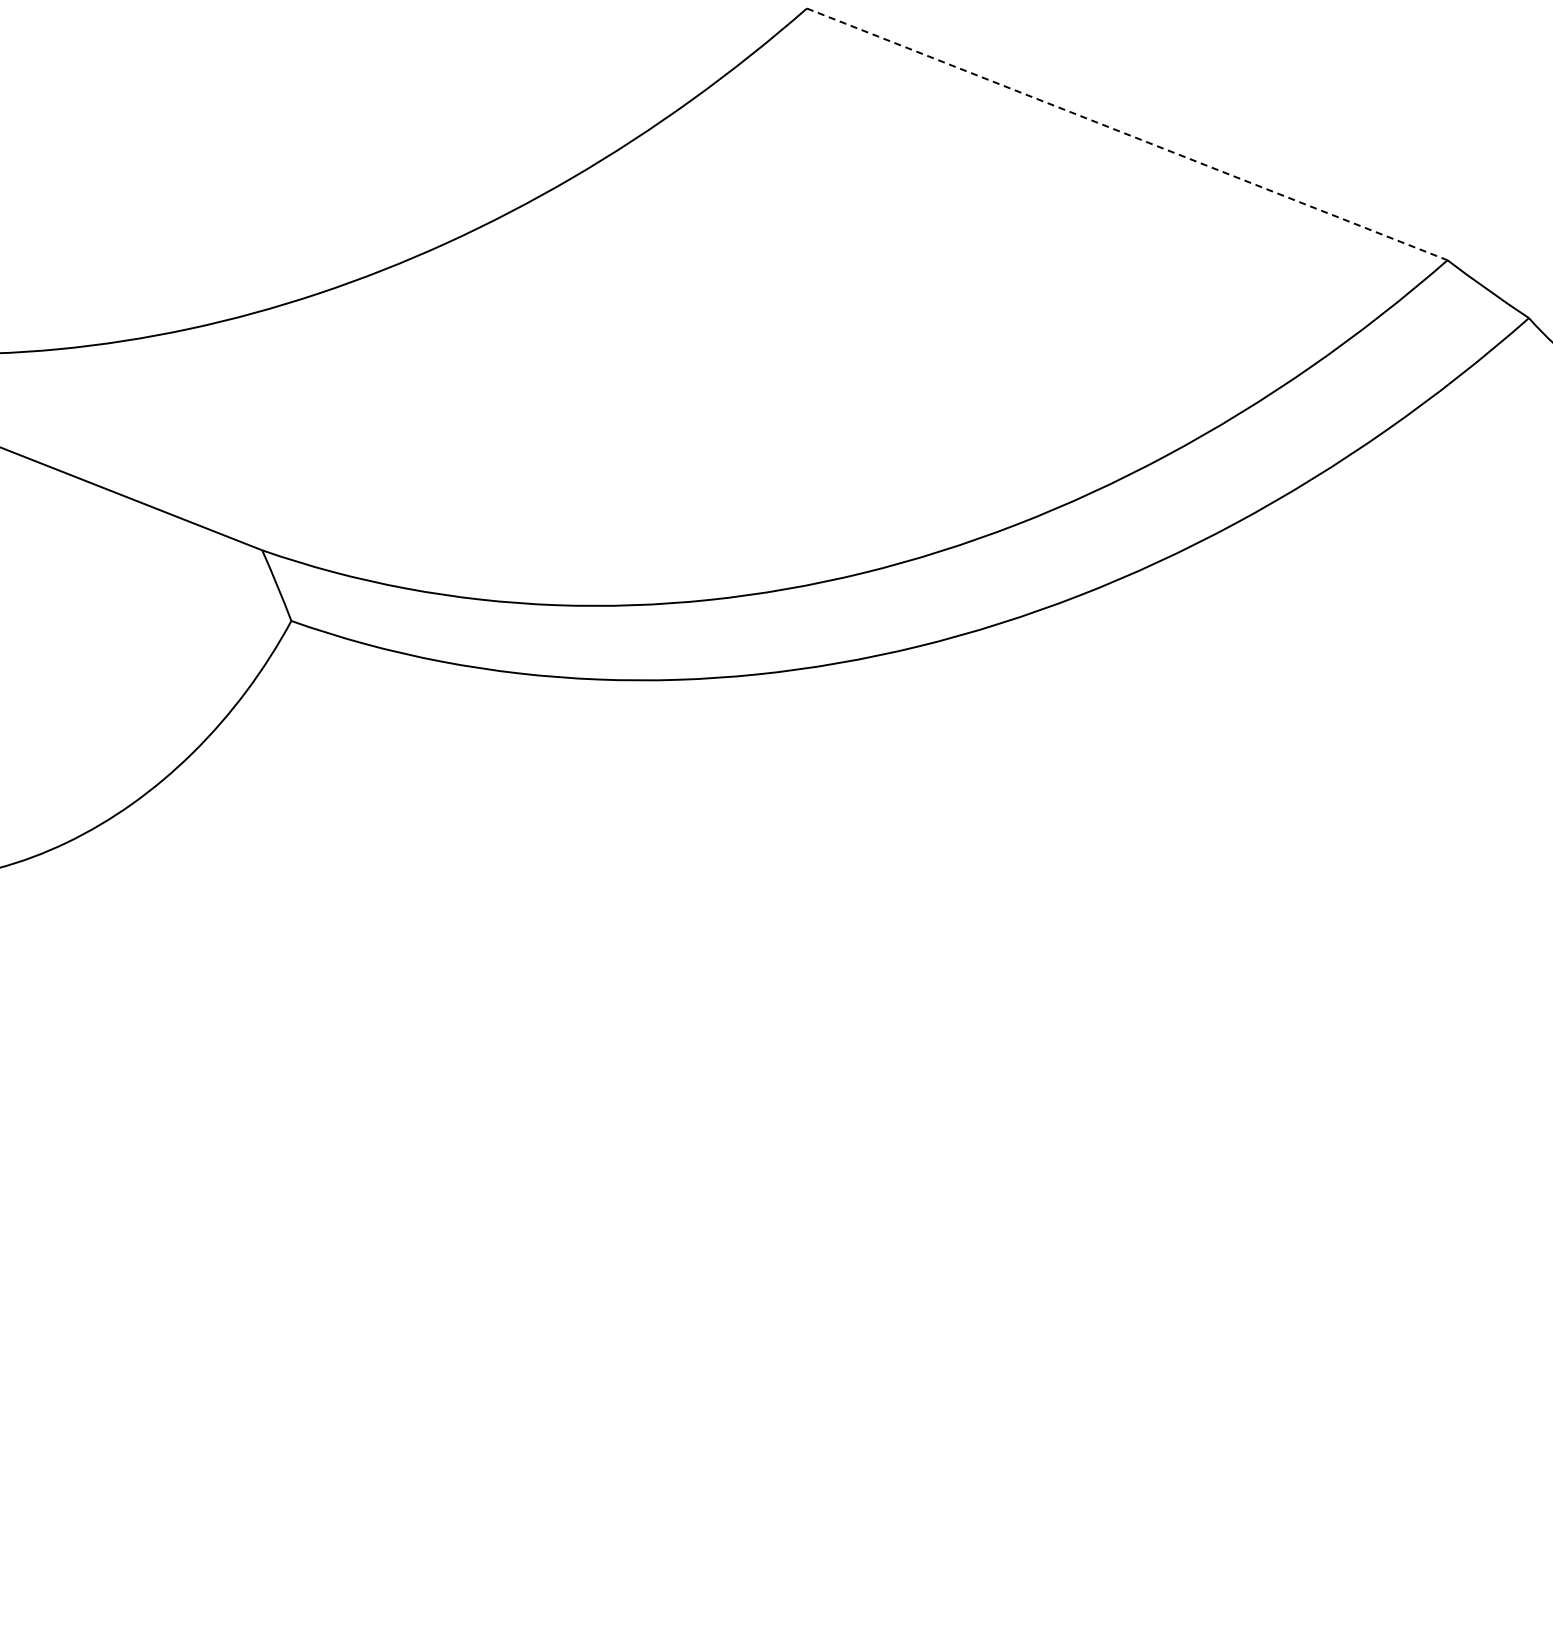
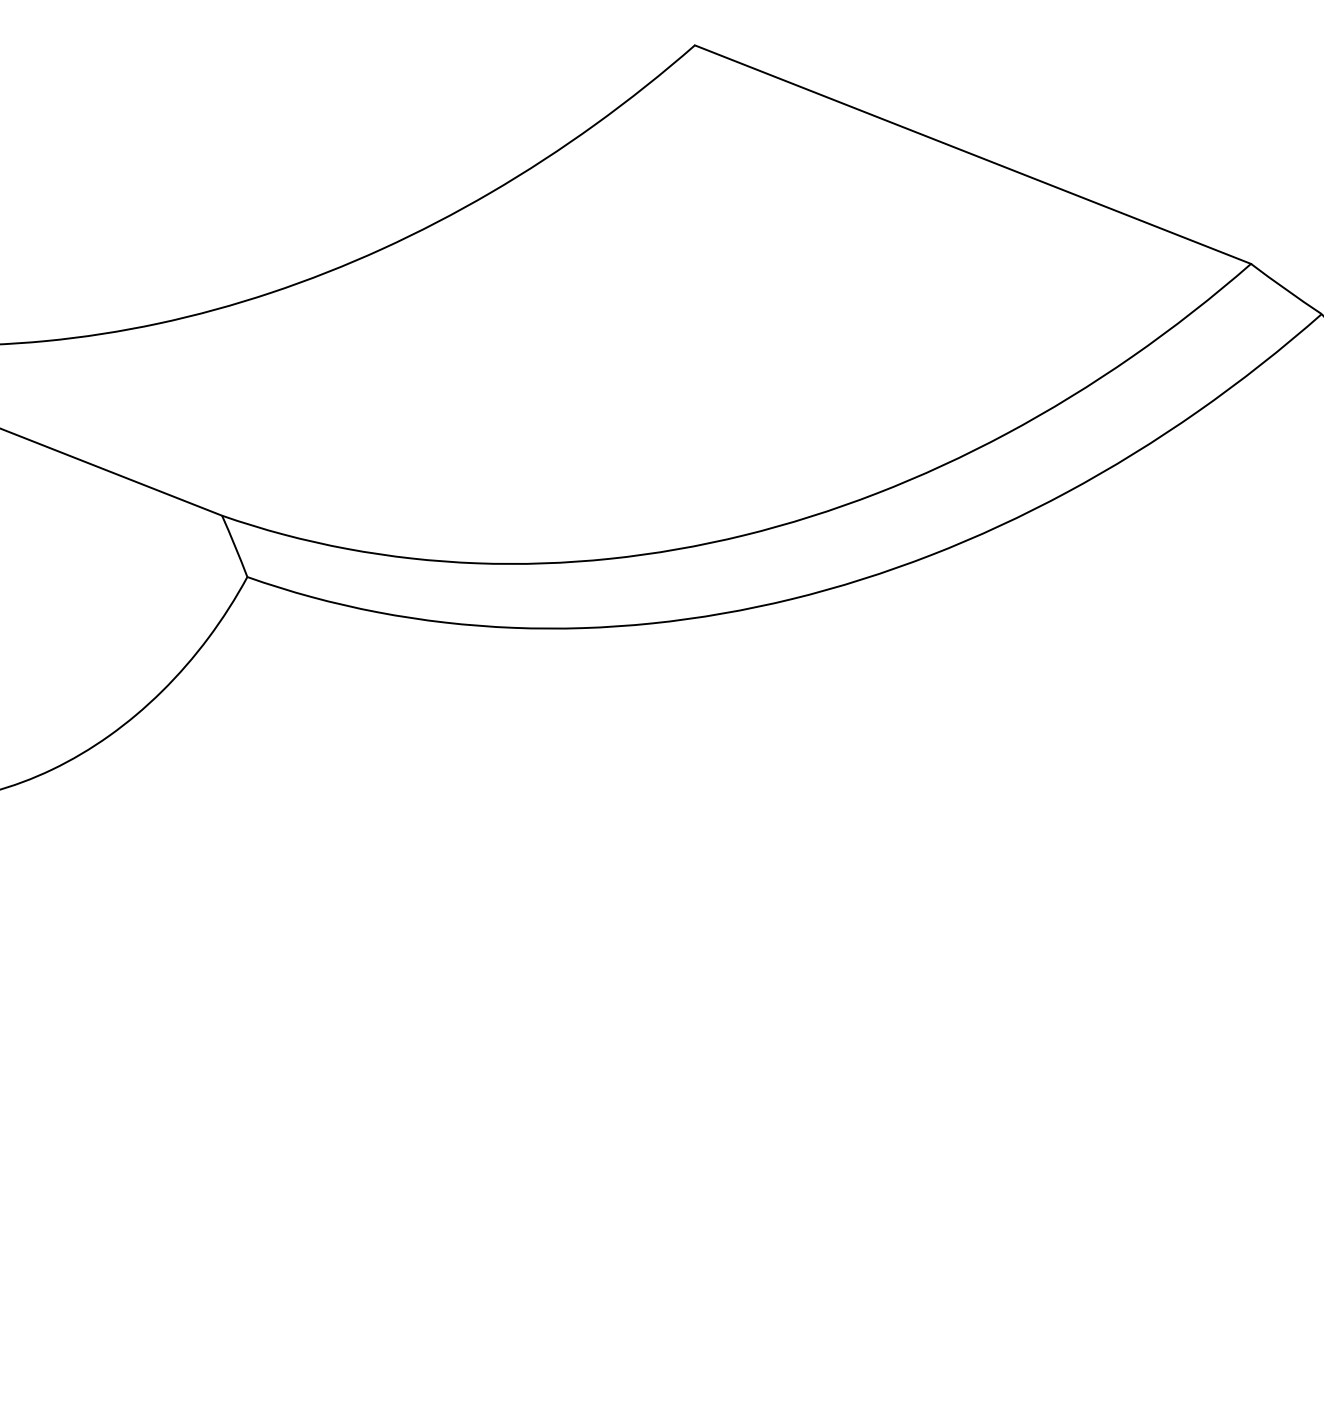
line: (1127, 134) -> (973, 154), dashed -> solid

